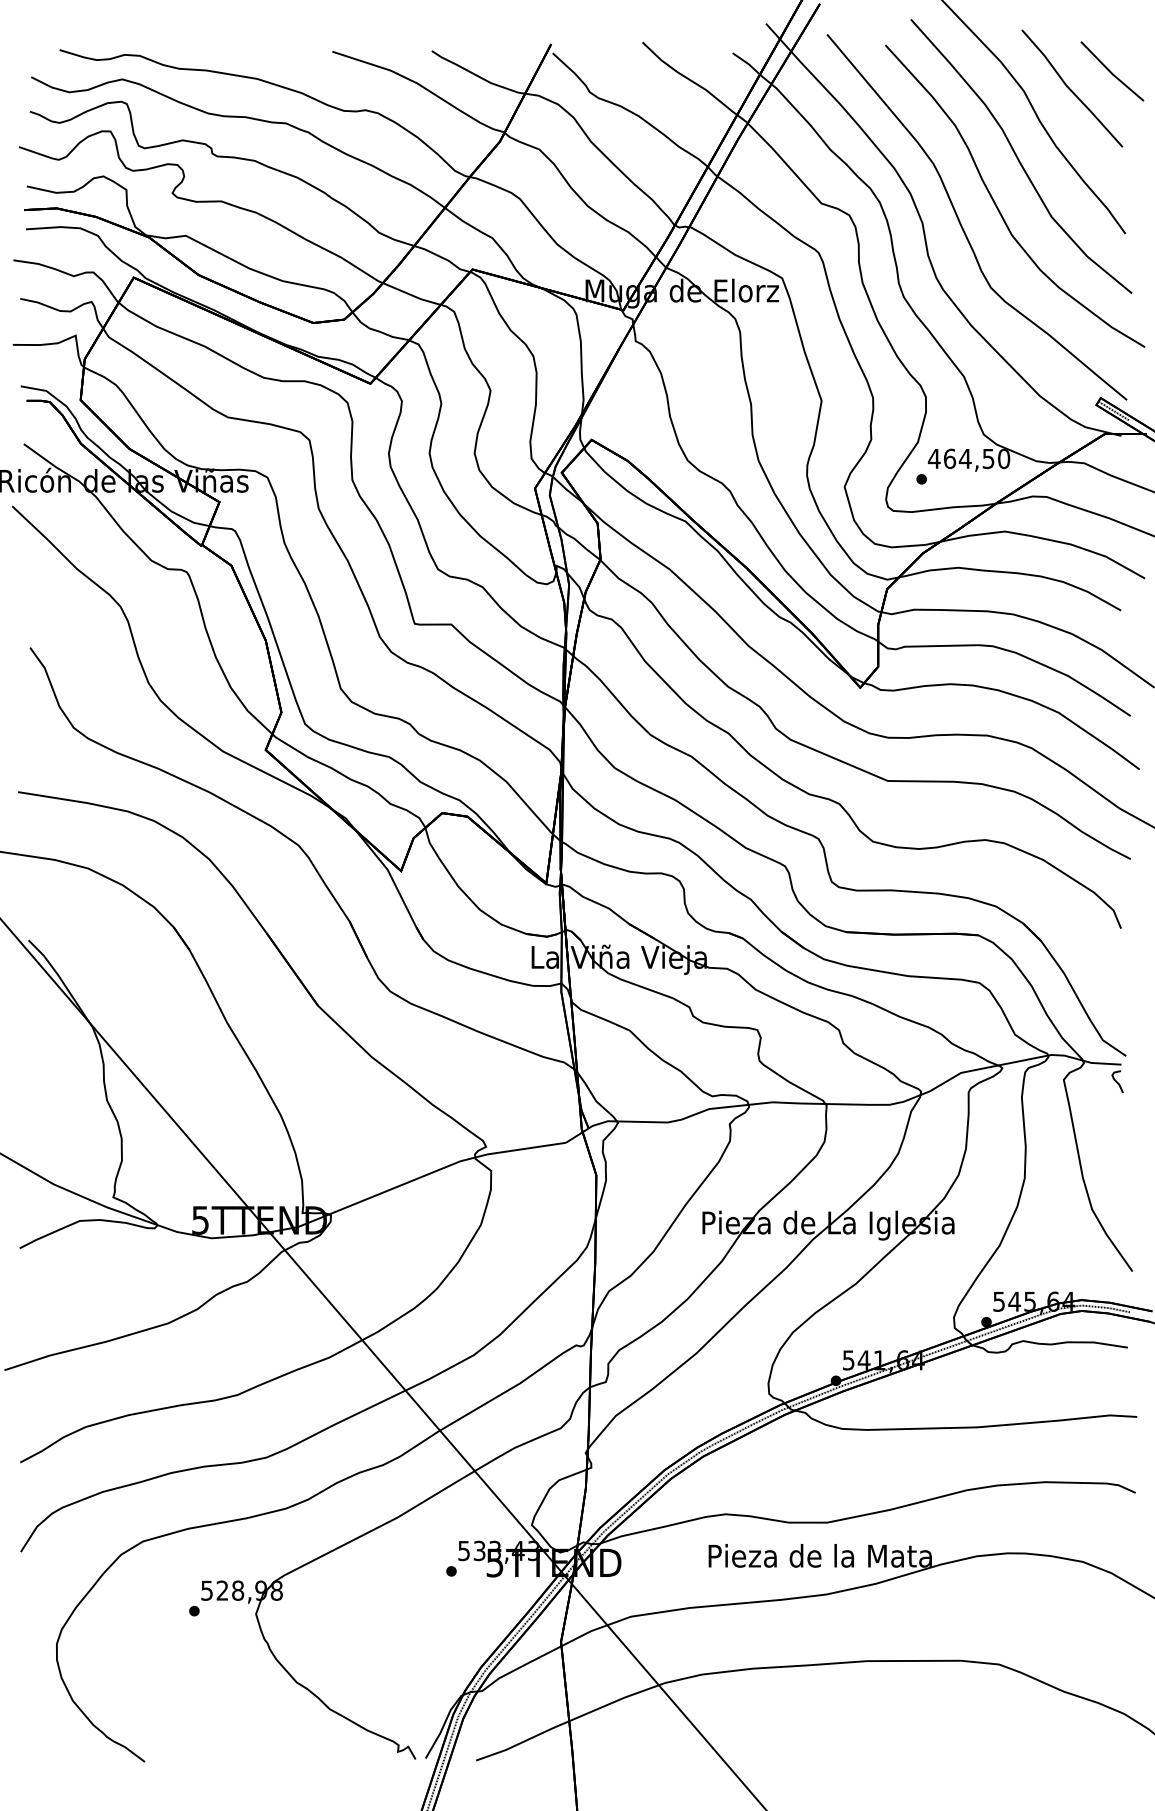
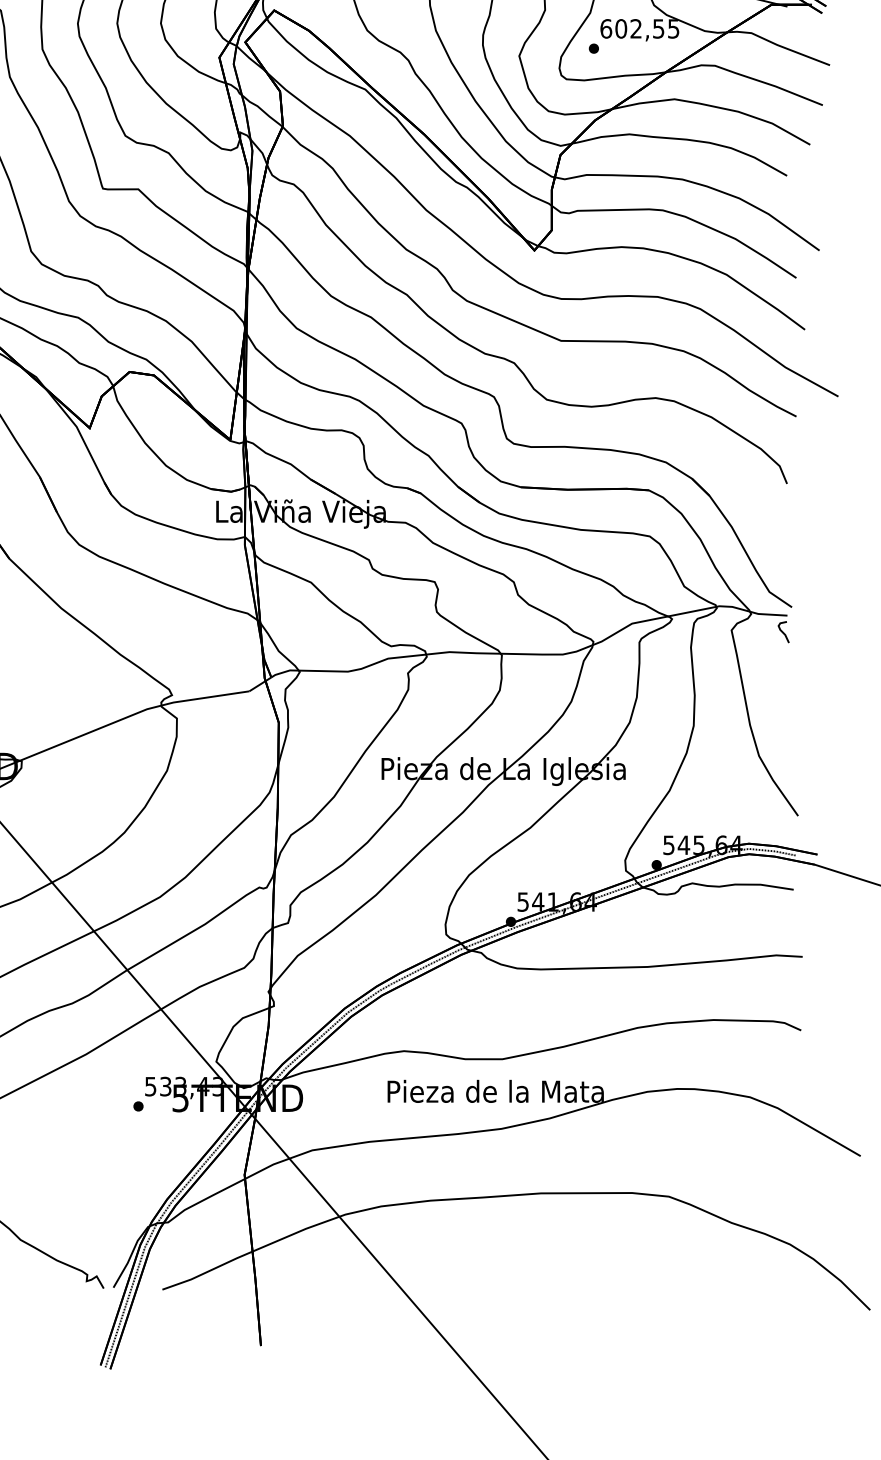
text: (968, 458) -> (639, 28), 464,50 -> 602,55

